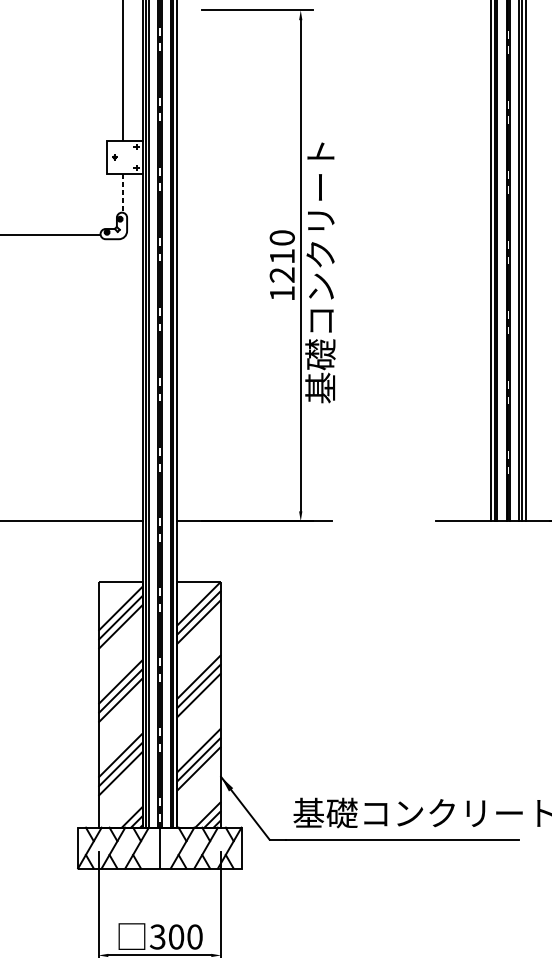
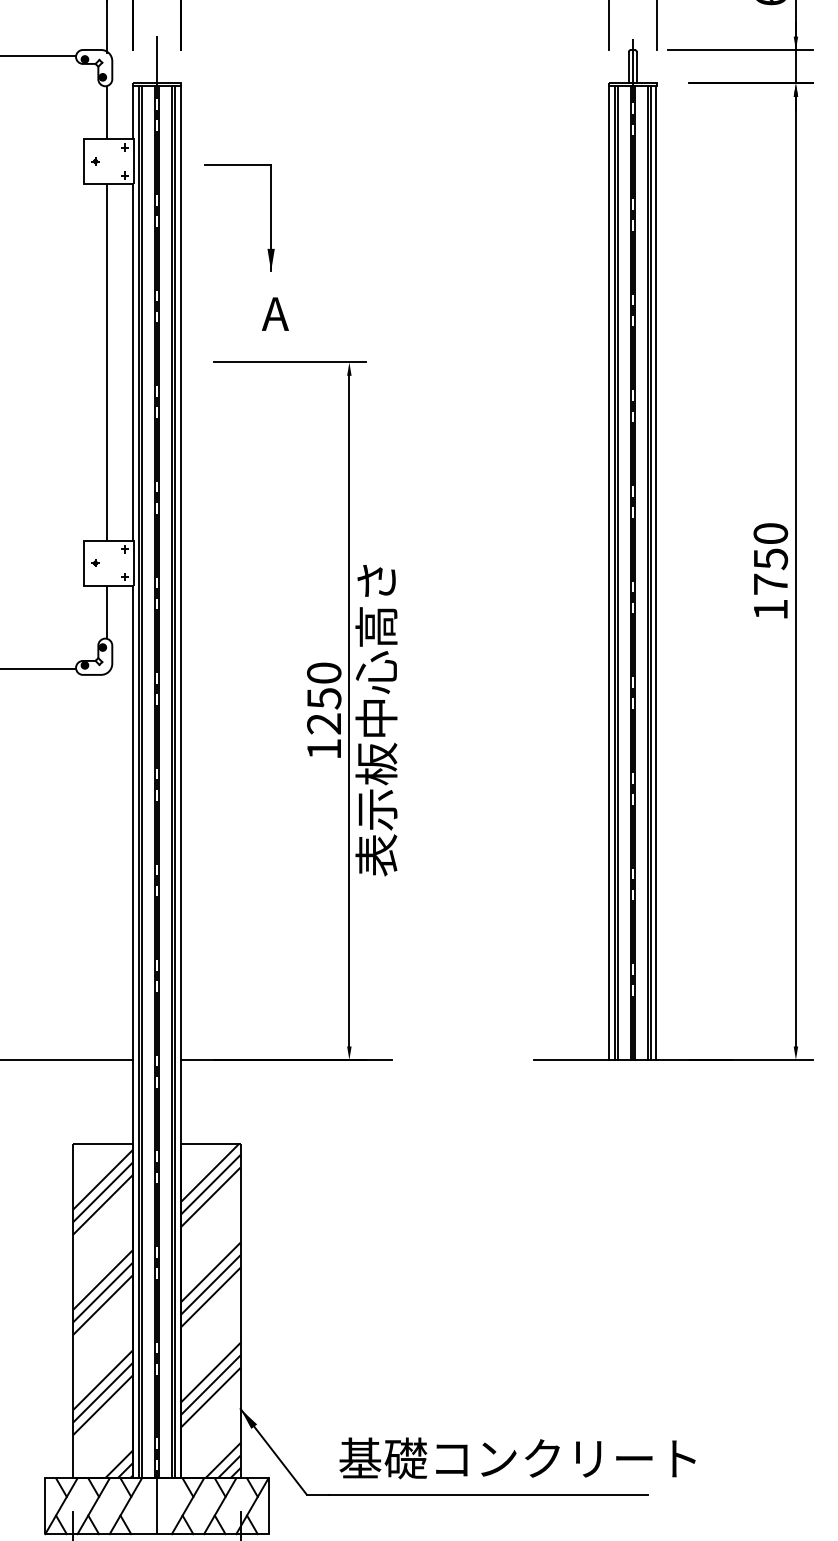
line: (122, 193) -> (106, 612), dashed -> solid
text: (282, 256) -> (324, 698), 1210 -> 1250
text: (320, 272) -> (376, 720), 基礎コンクリート -> 表示板中心高さ

